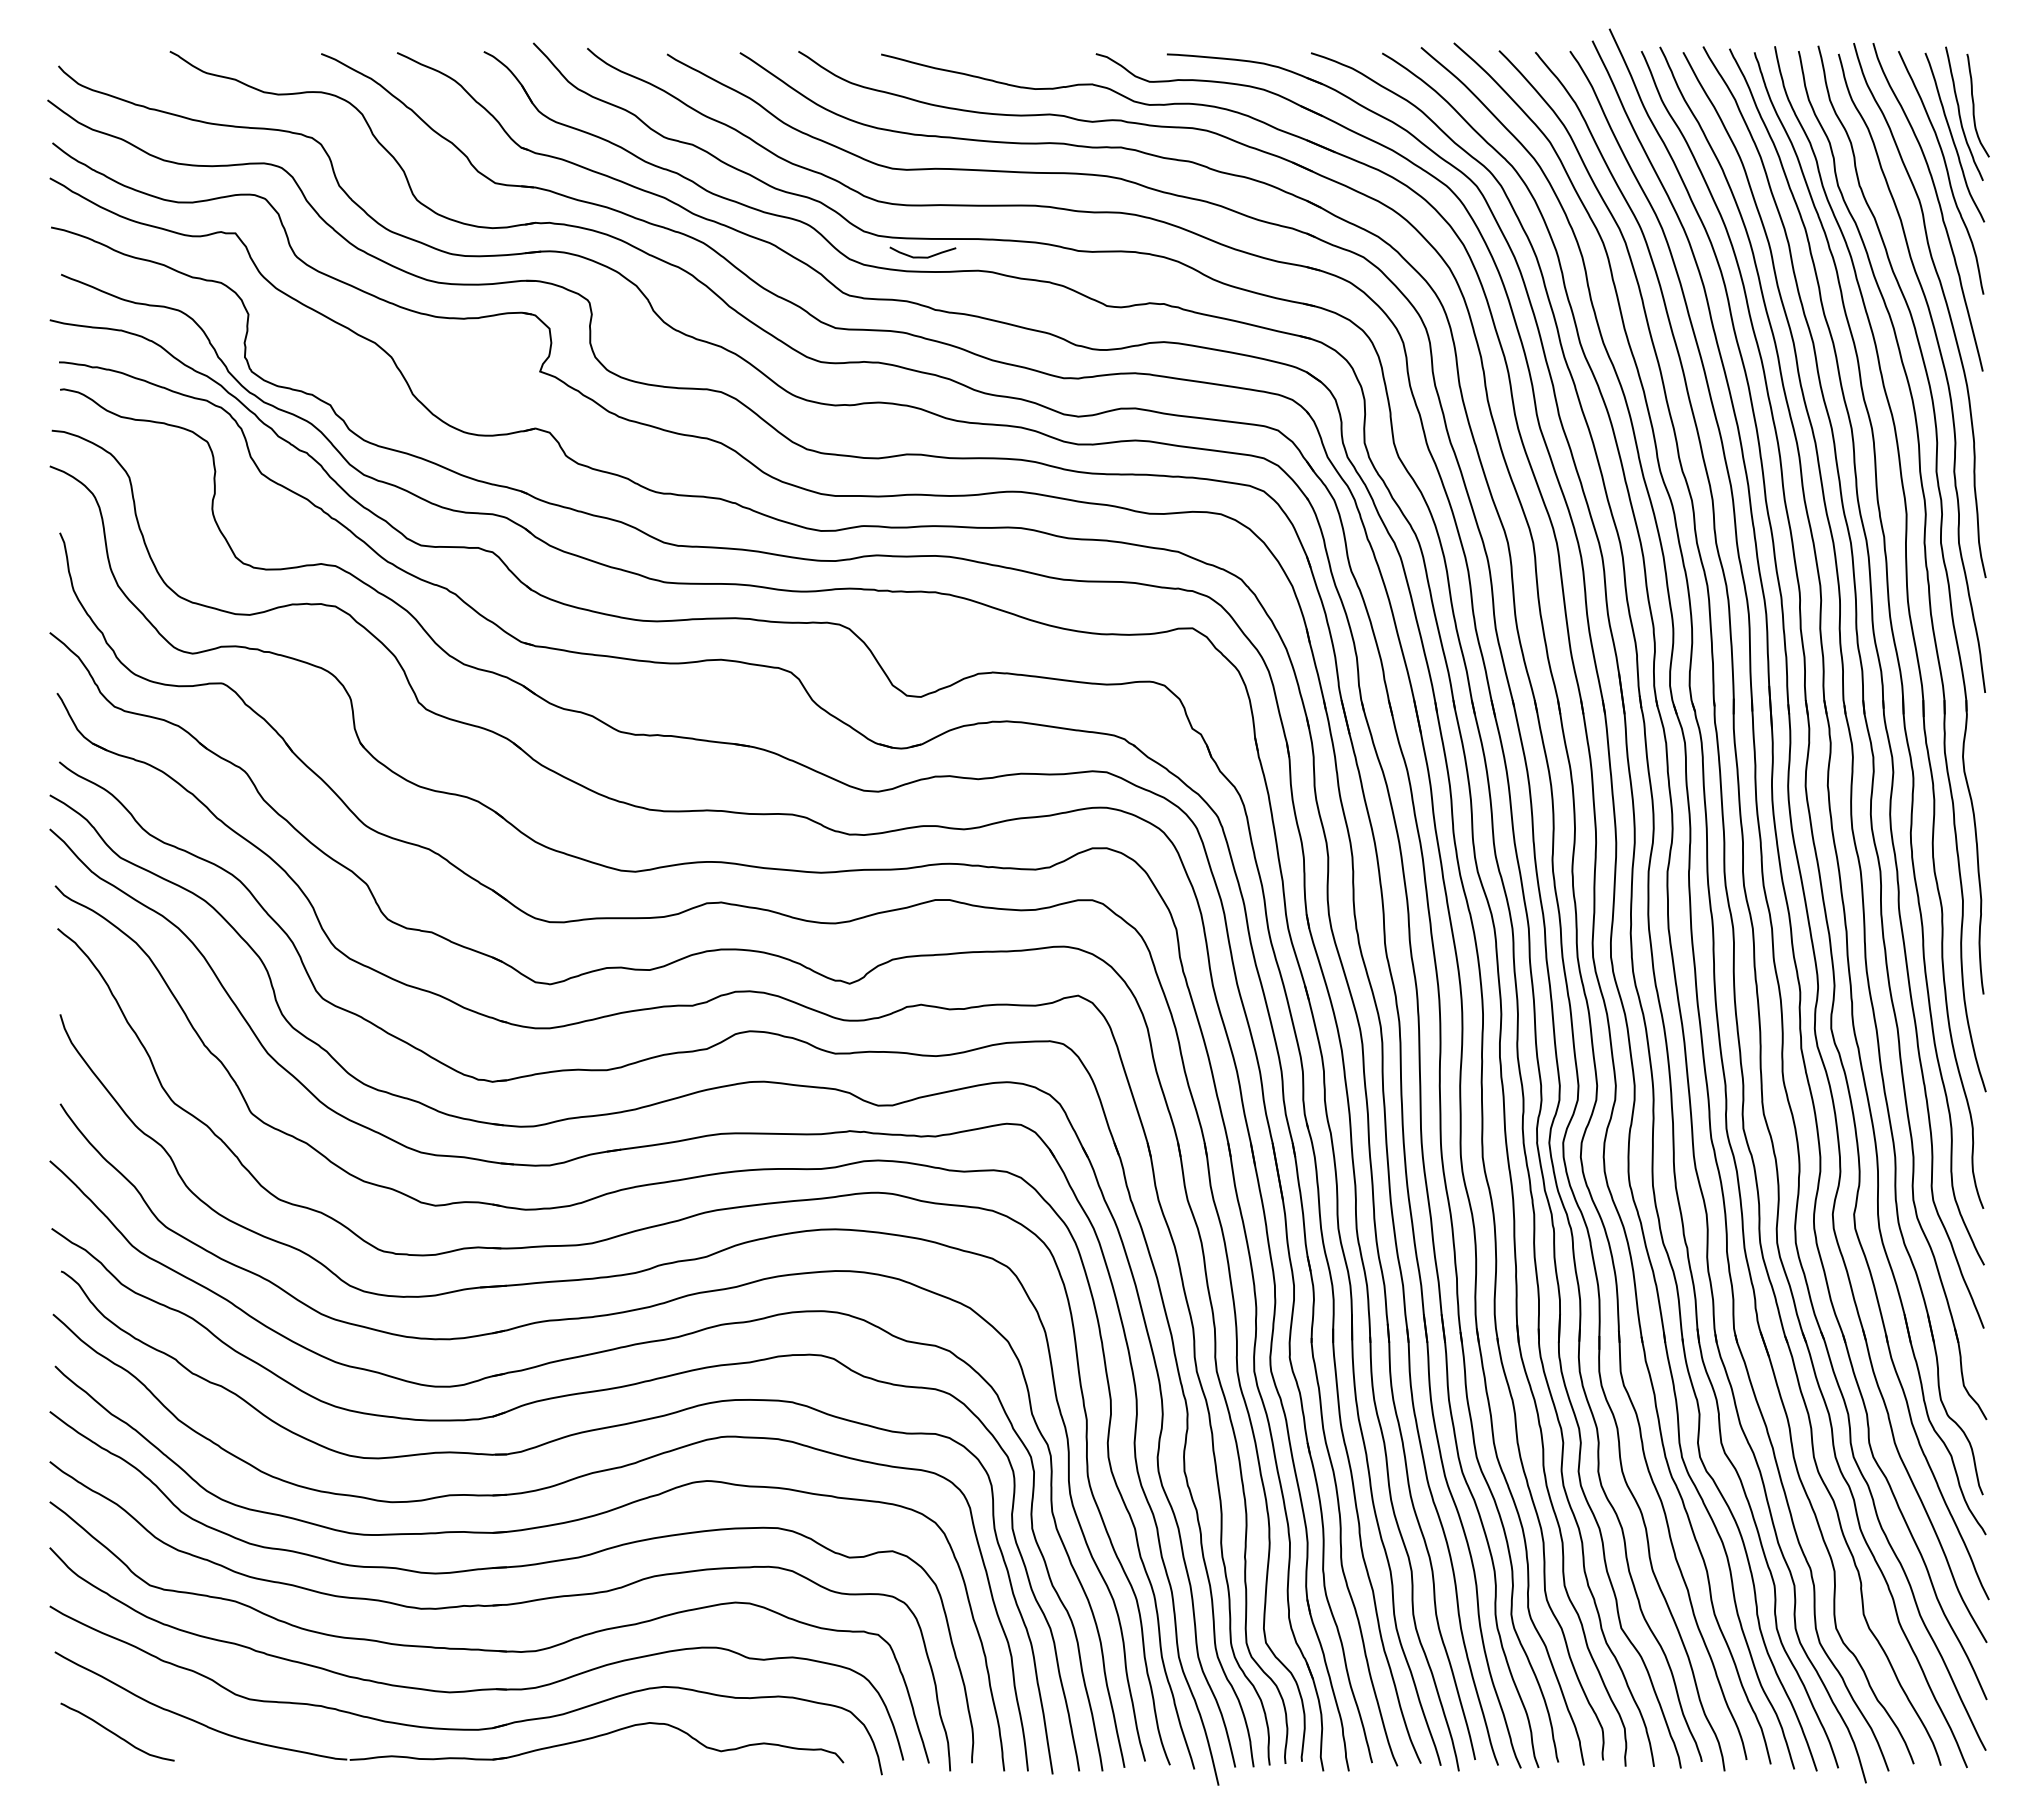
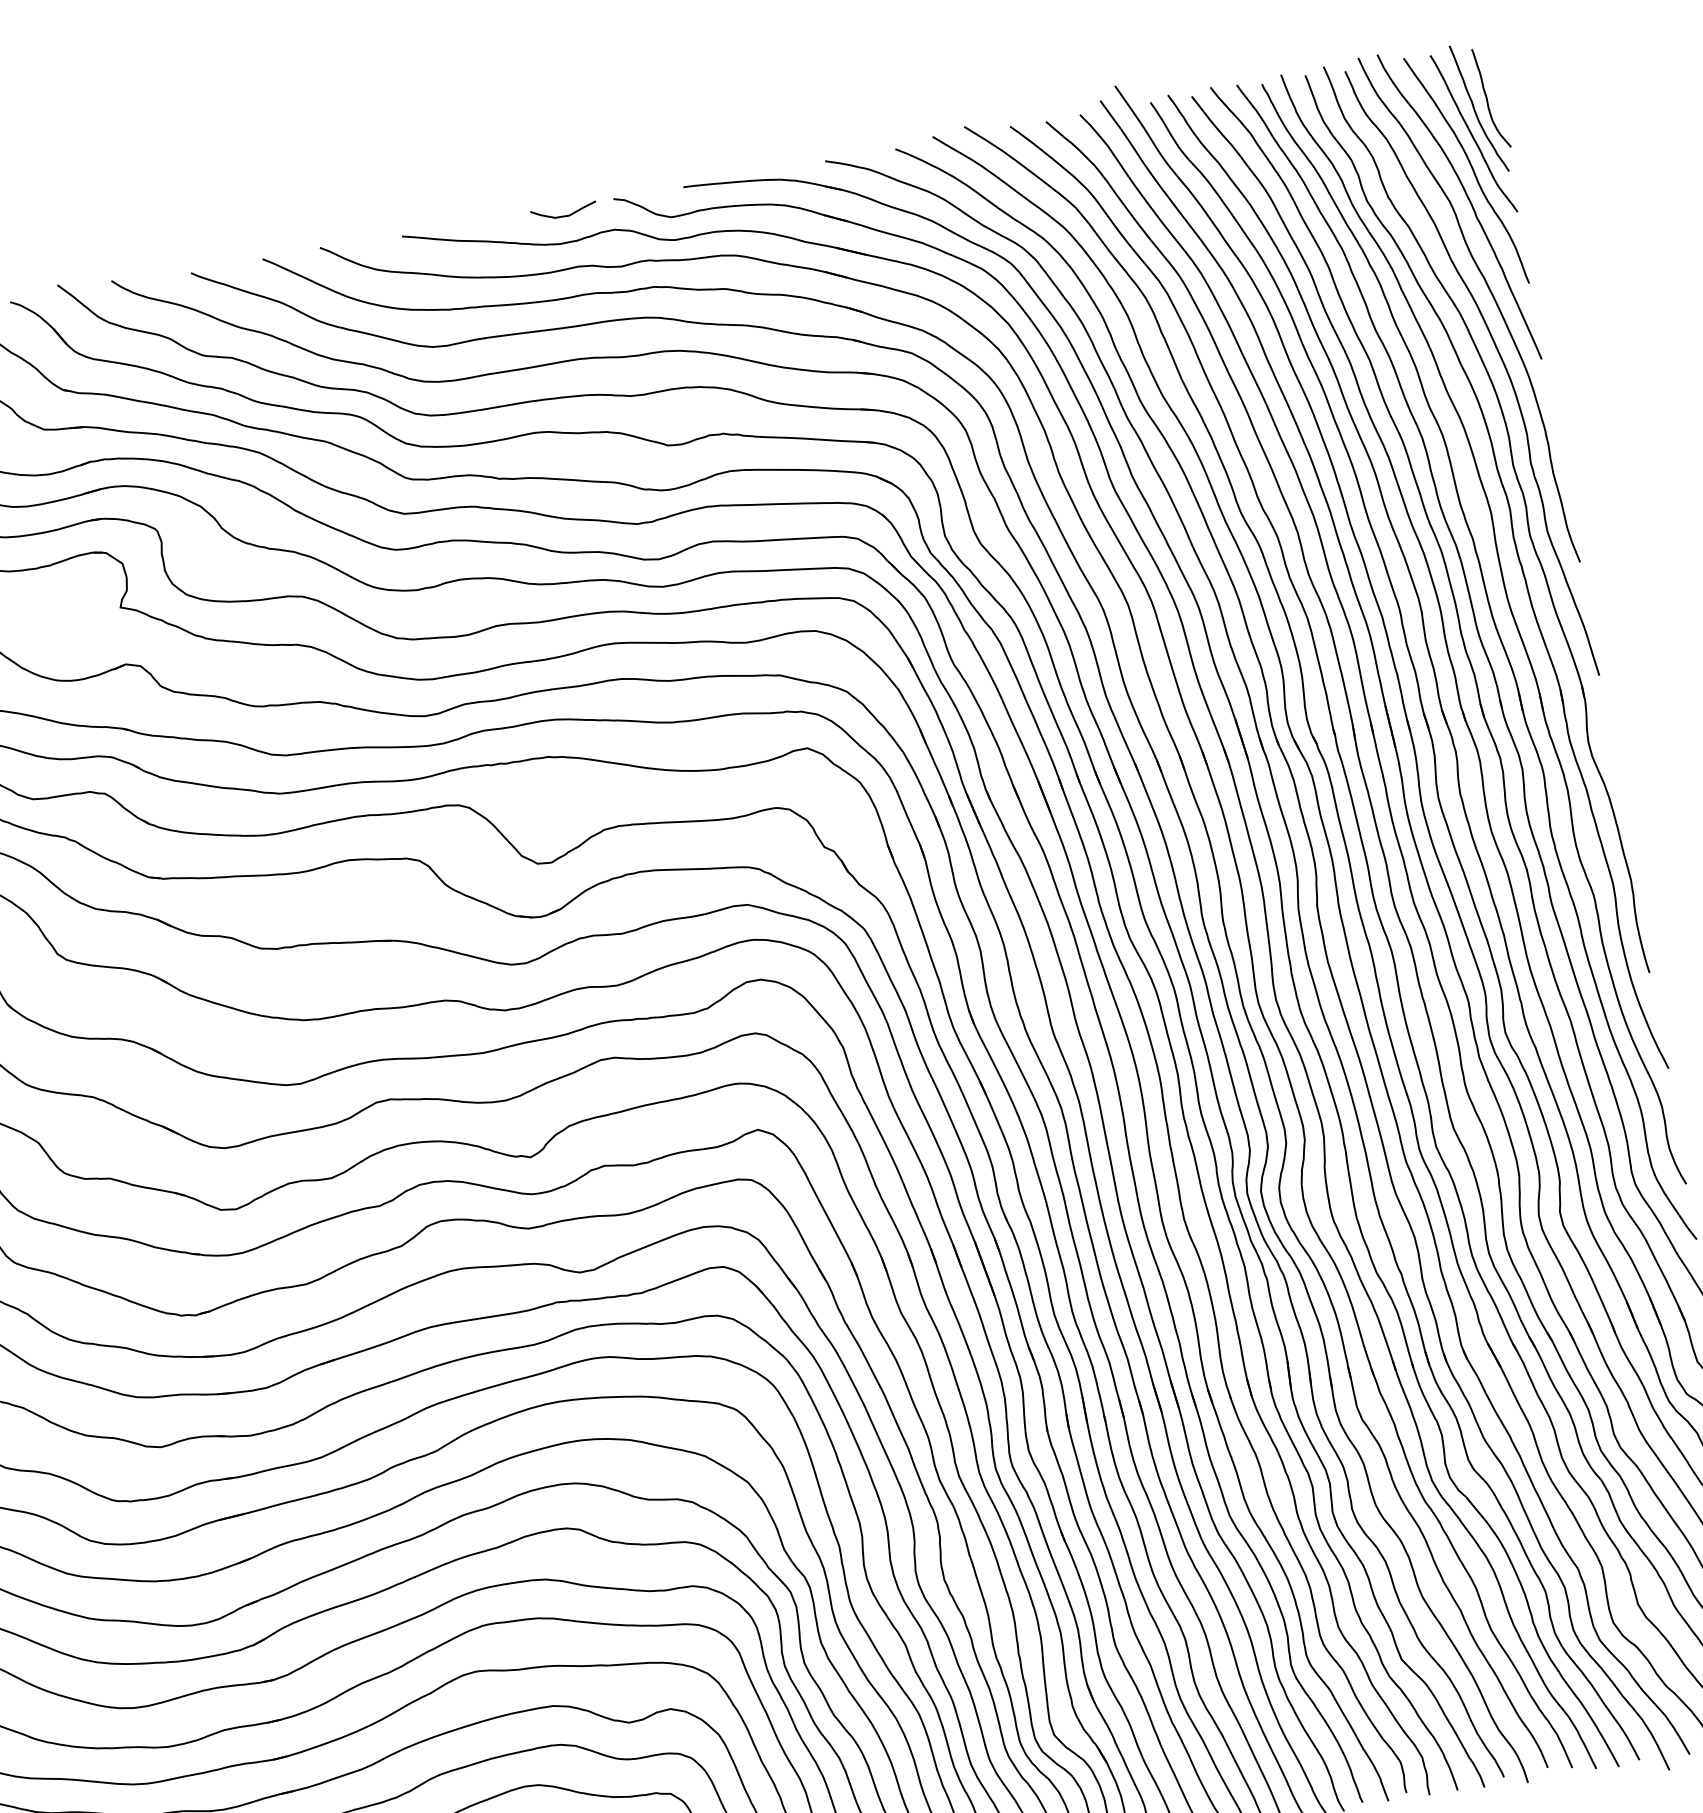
curve: (922, 256) -> (564, 215), moved

